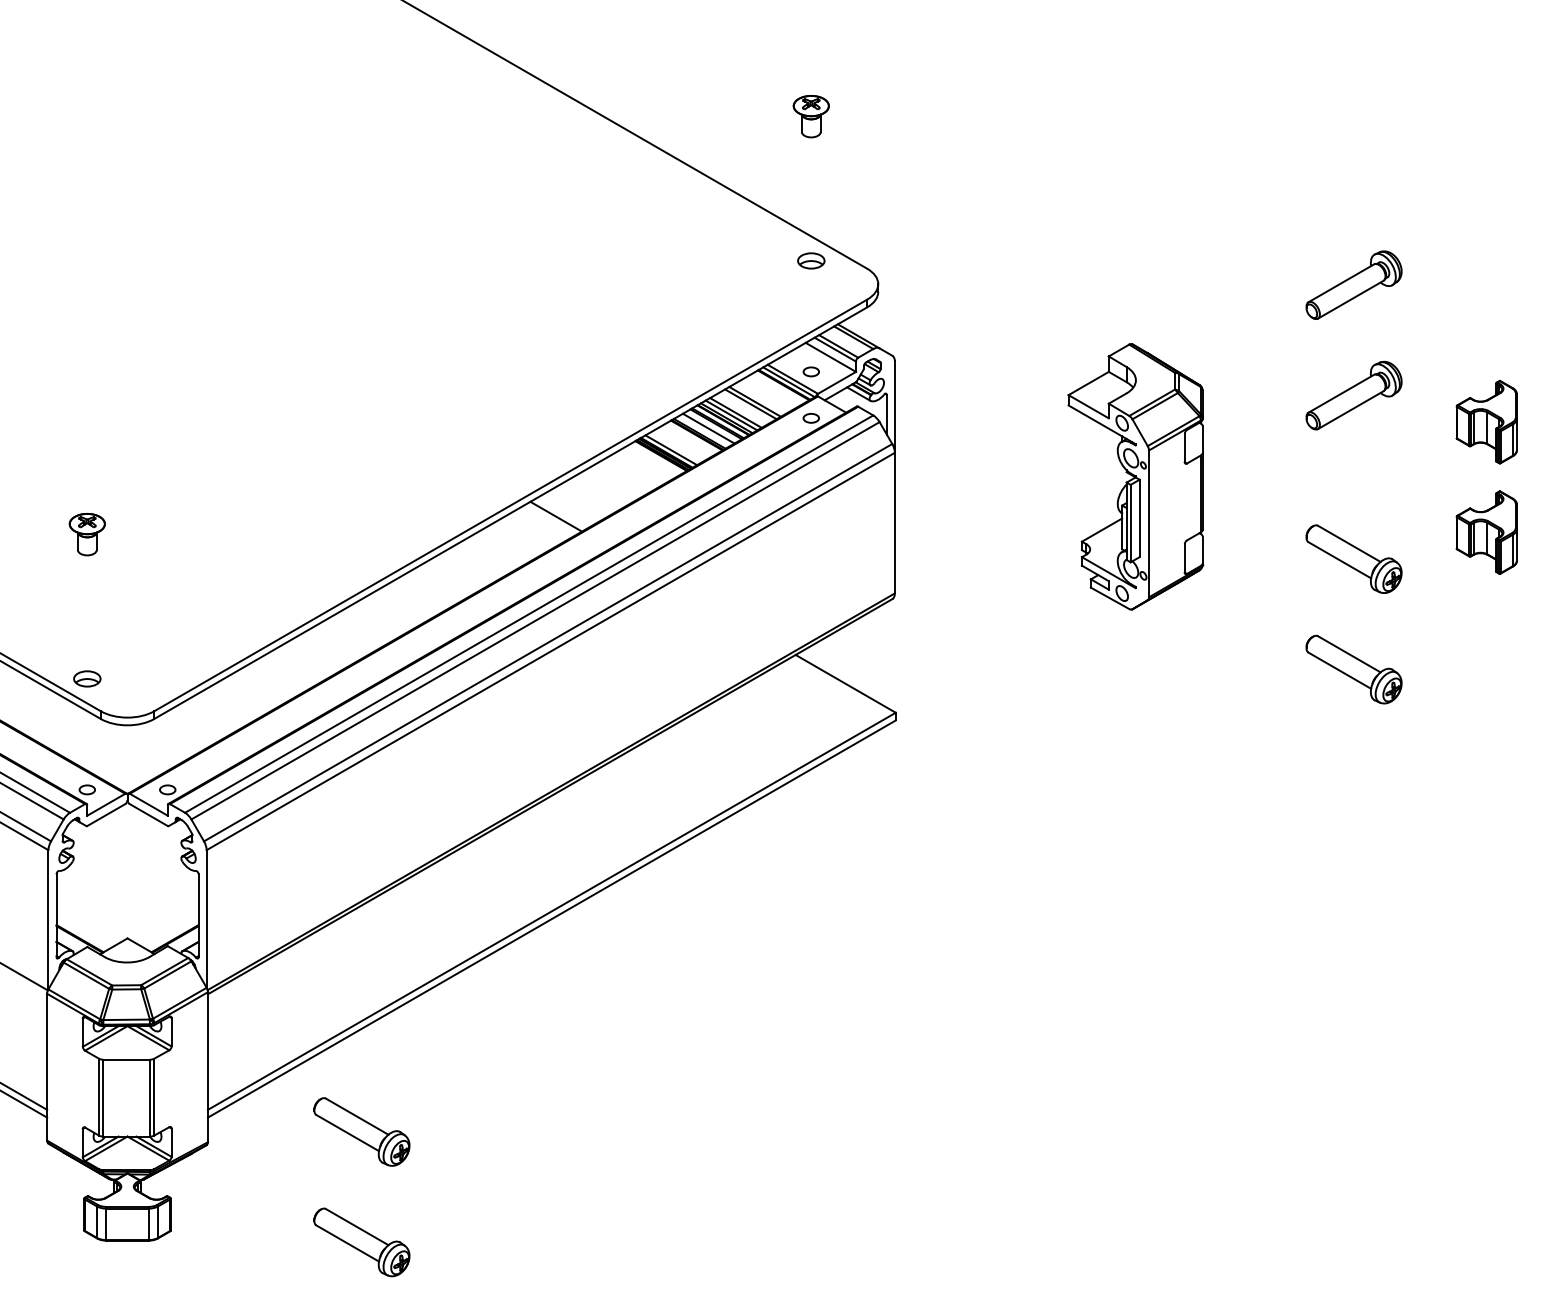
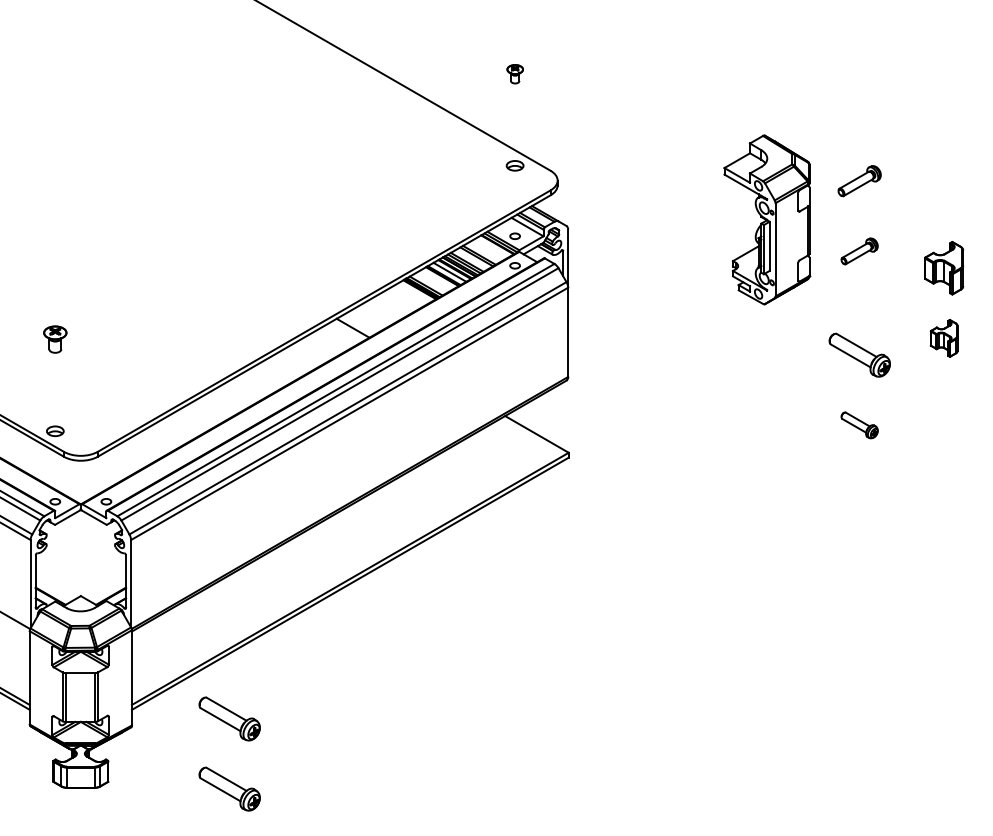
part: (811, 117) -> (515, 74), size x0.7
part: (1353, 284) -> (859, 180), size x0.7
part: (1353, 395) -> (859, 251), size x0.6
part: (1136, 476) -> (767, 219), moved
part: (1487, 532) -> (944, 338), size x0.7
part: (1353, 669) -> (859, 425), size x0.6

